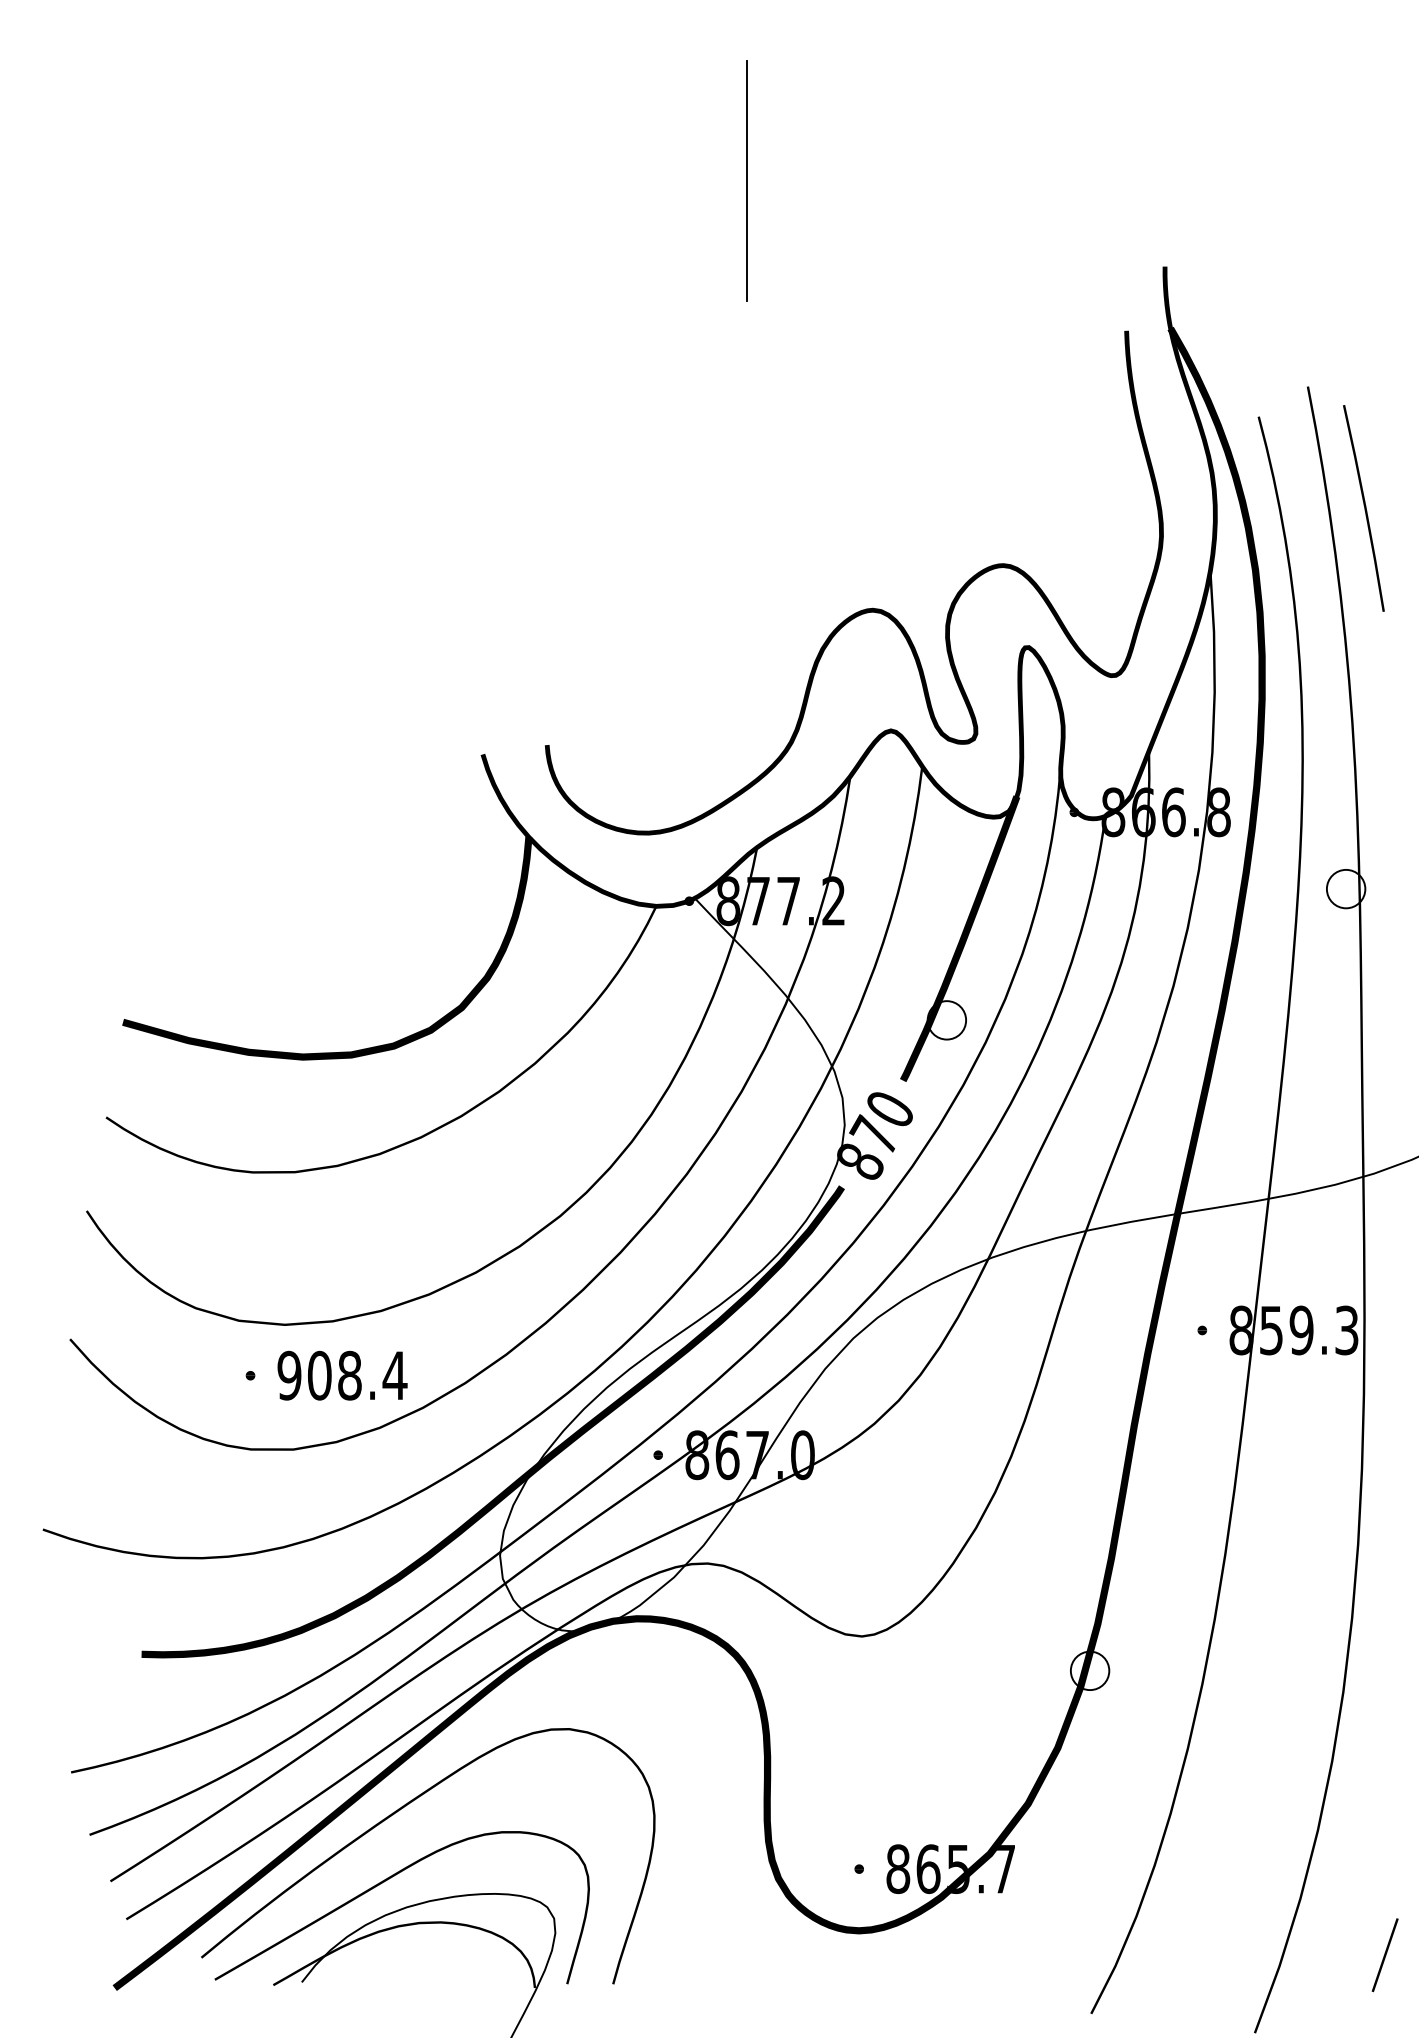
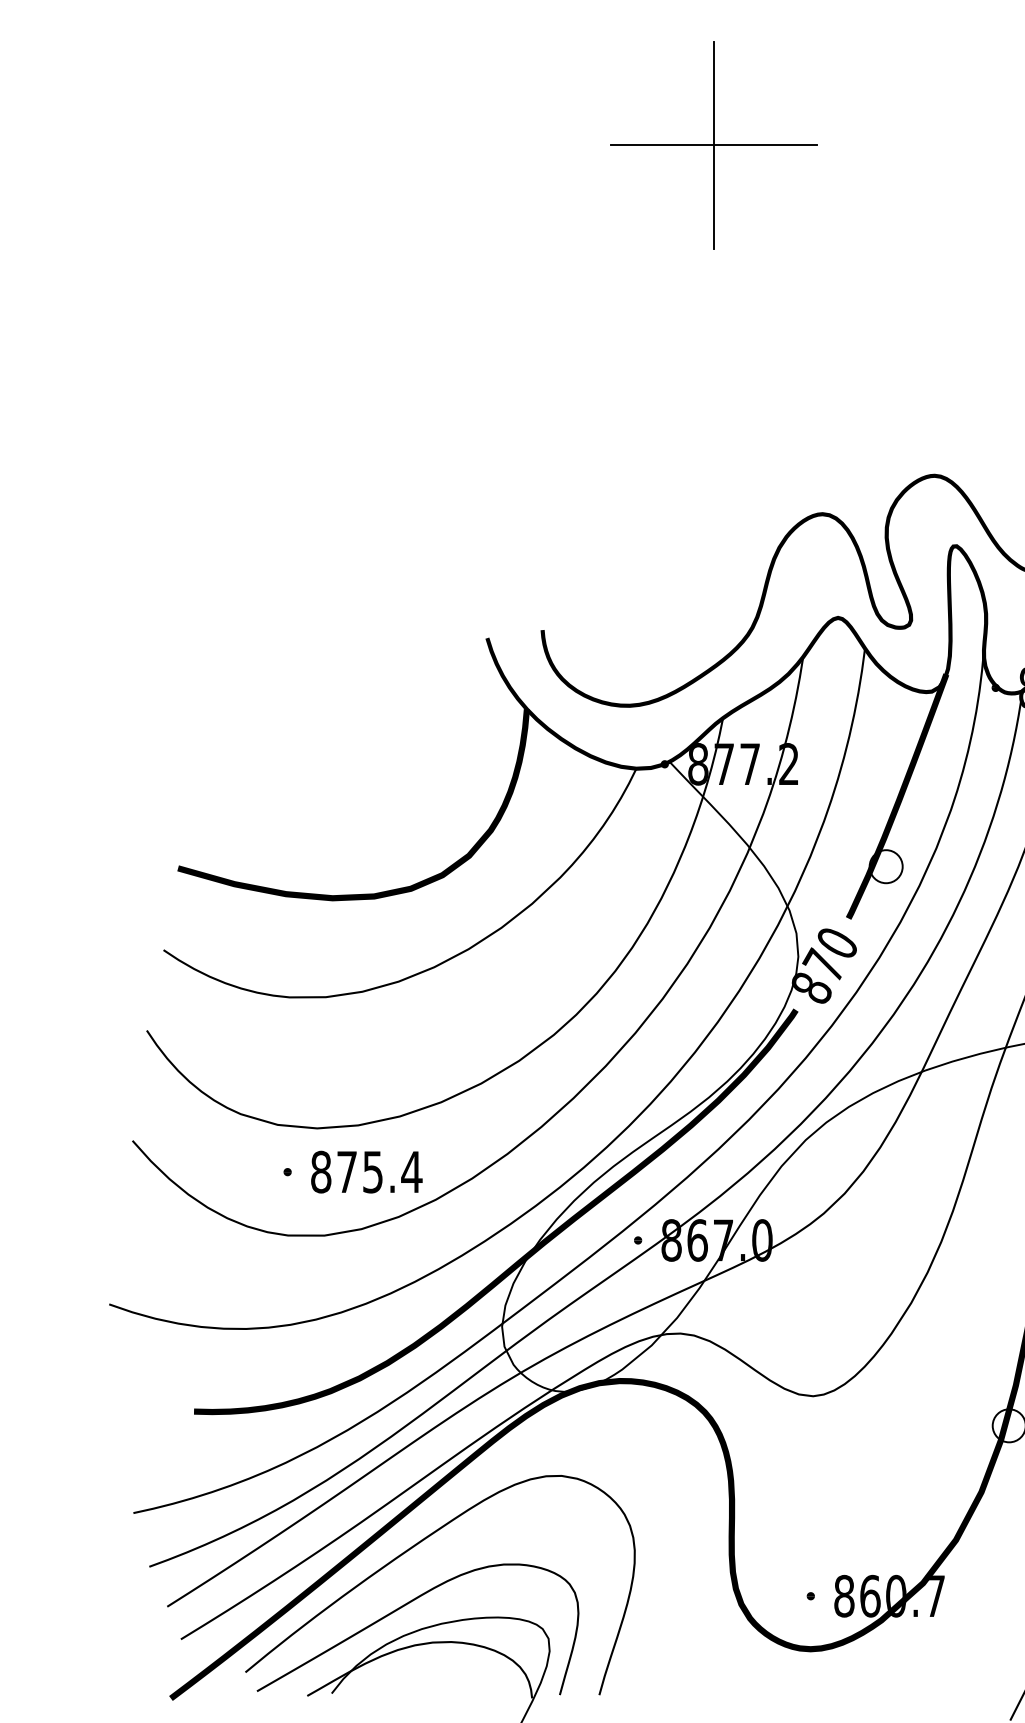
line: (746, 181) -> (713, 145), added
text: (319, 1375) -> (346, 1171), 908.4 -> 875.4
text: (958, 1869) -> (896, 1596), 865.7 -> 860.7

